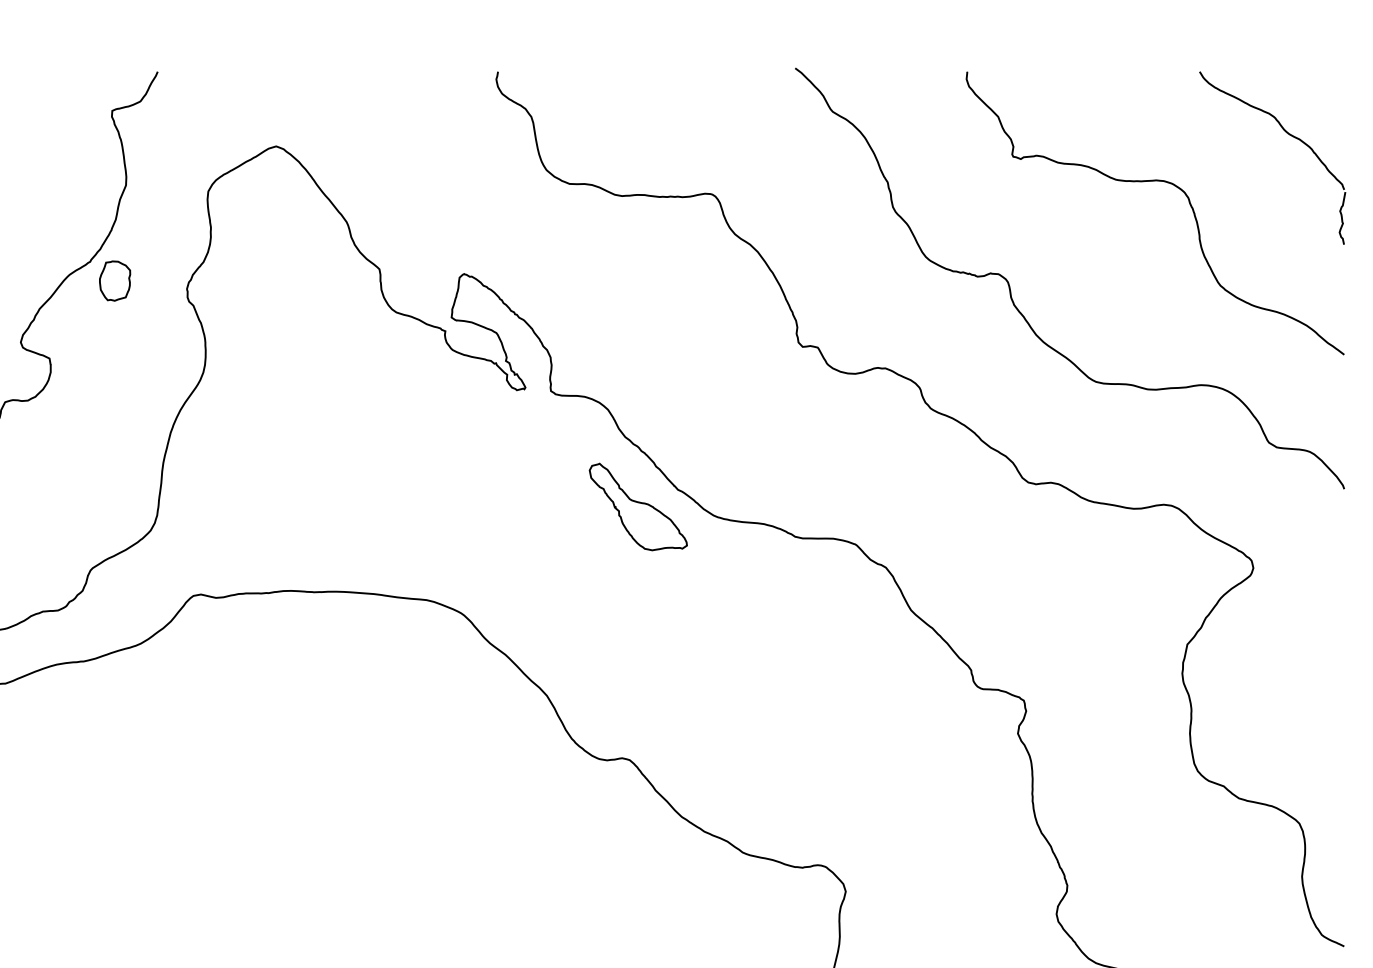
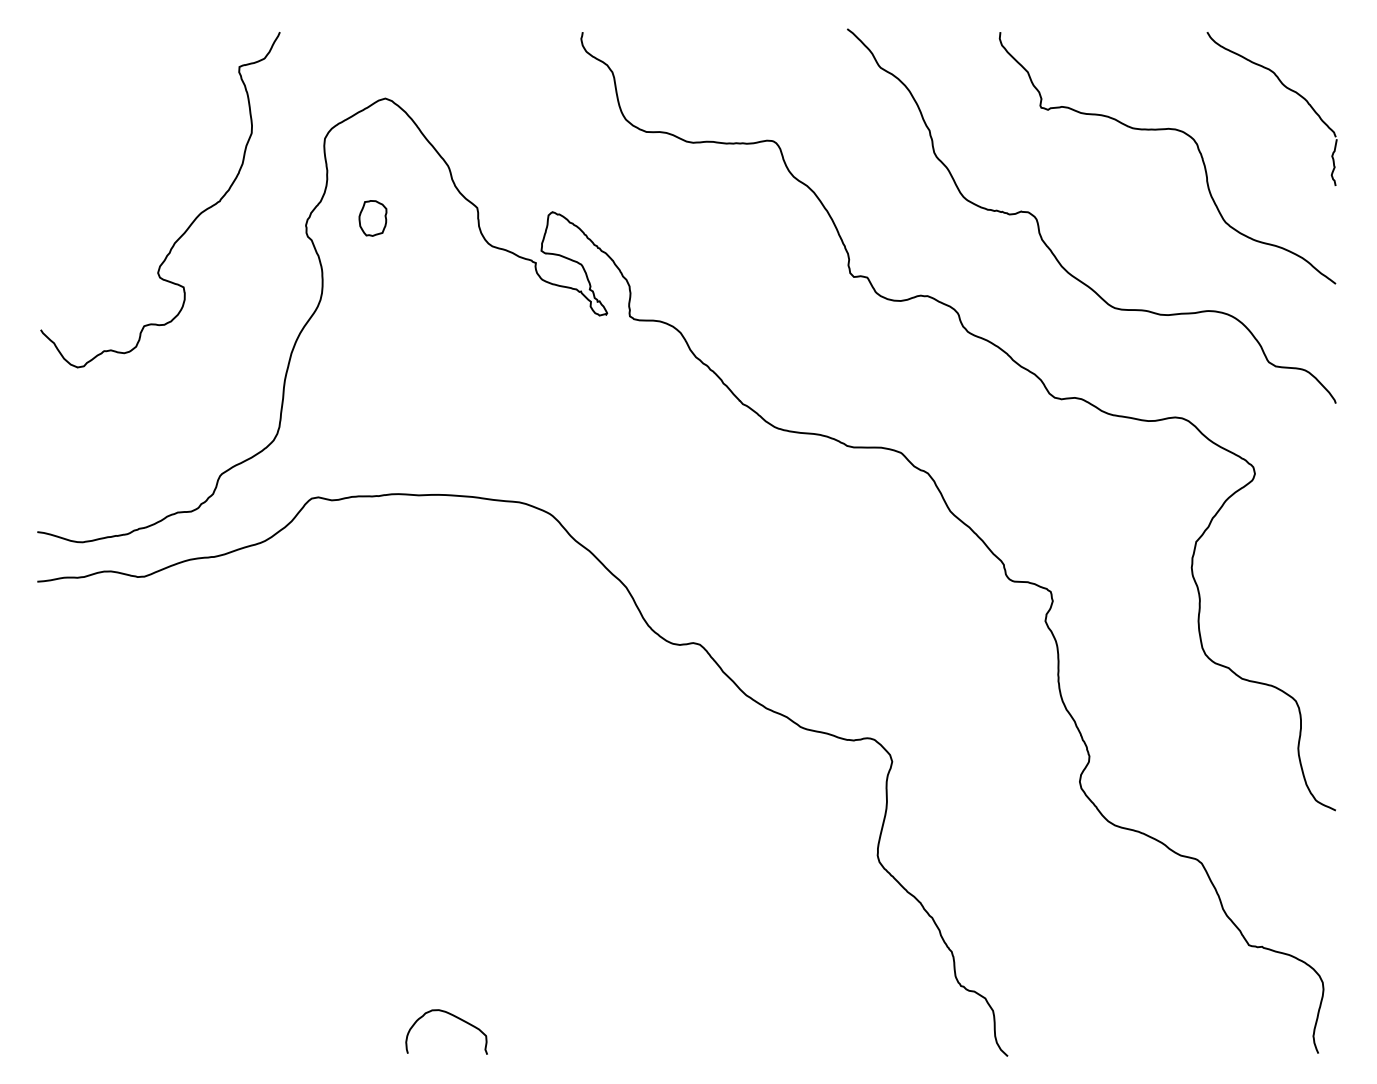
part: (114, 281) -> (372, 218), moved
part: (638, 507) -> (707, 419), removed

